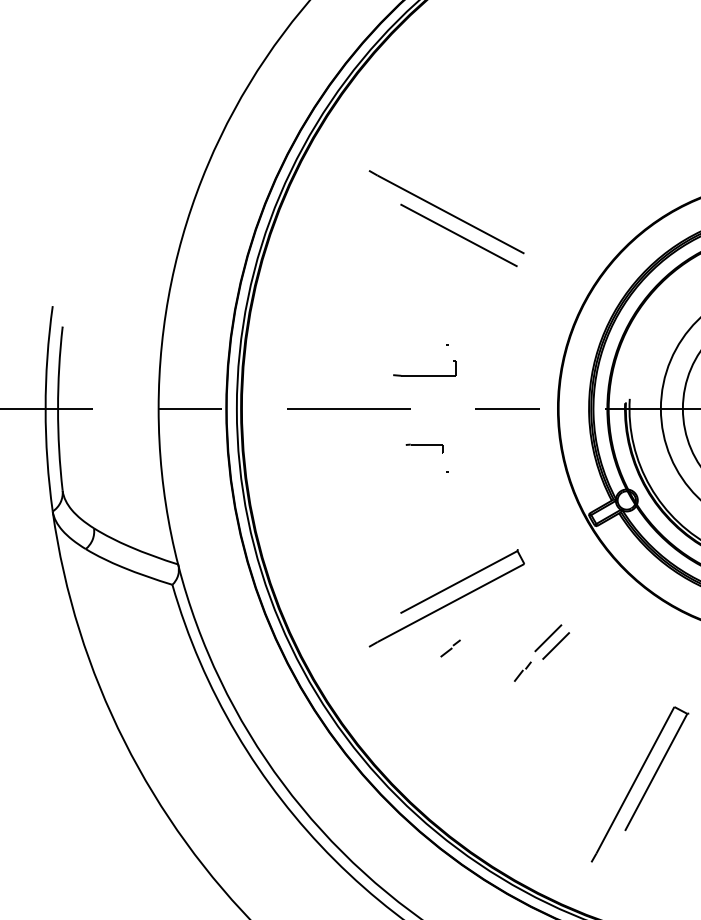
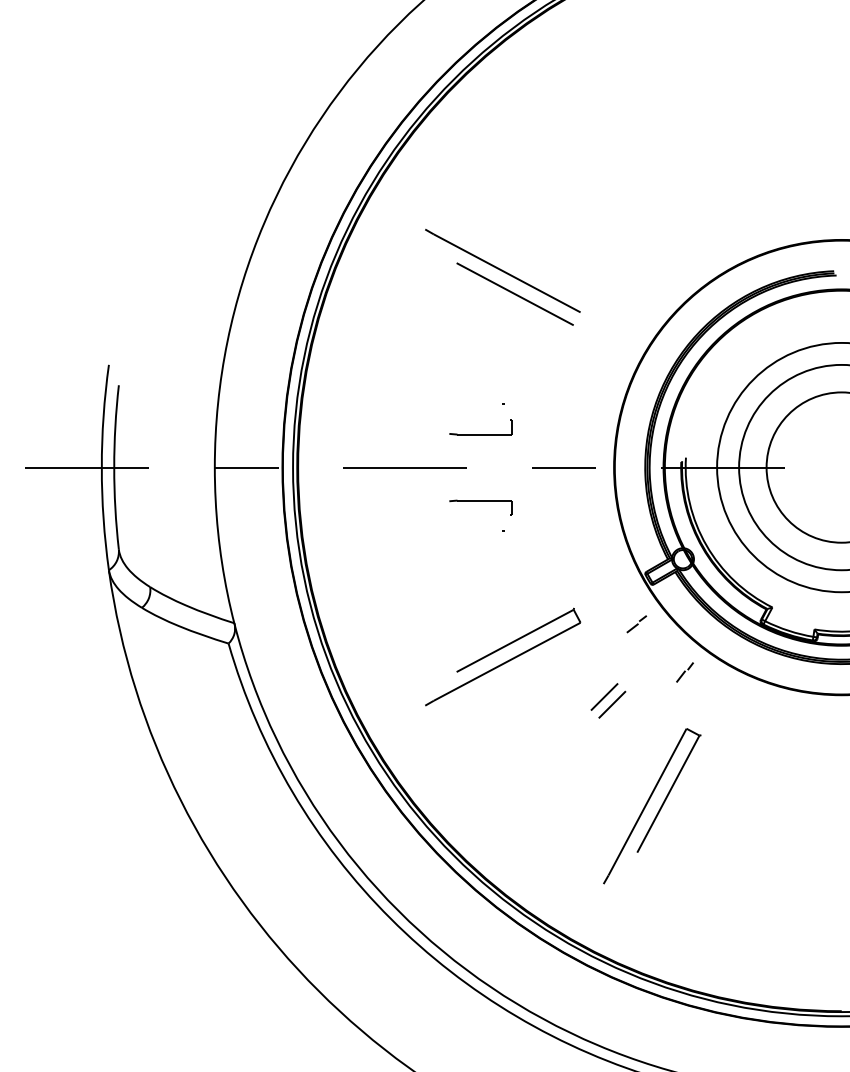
part: (424, 448) -> (480, 507), size x1.67
part: (450, 648) -> (636, 624), moved
part: (522, 671) -> (684, 672), moved
part: (640, 784) -> (652, 806), moved

